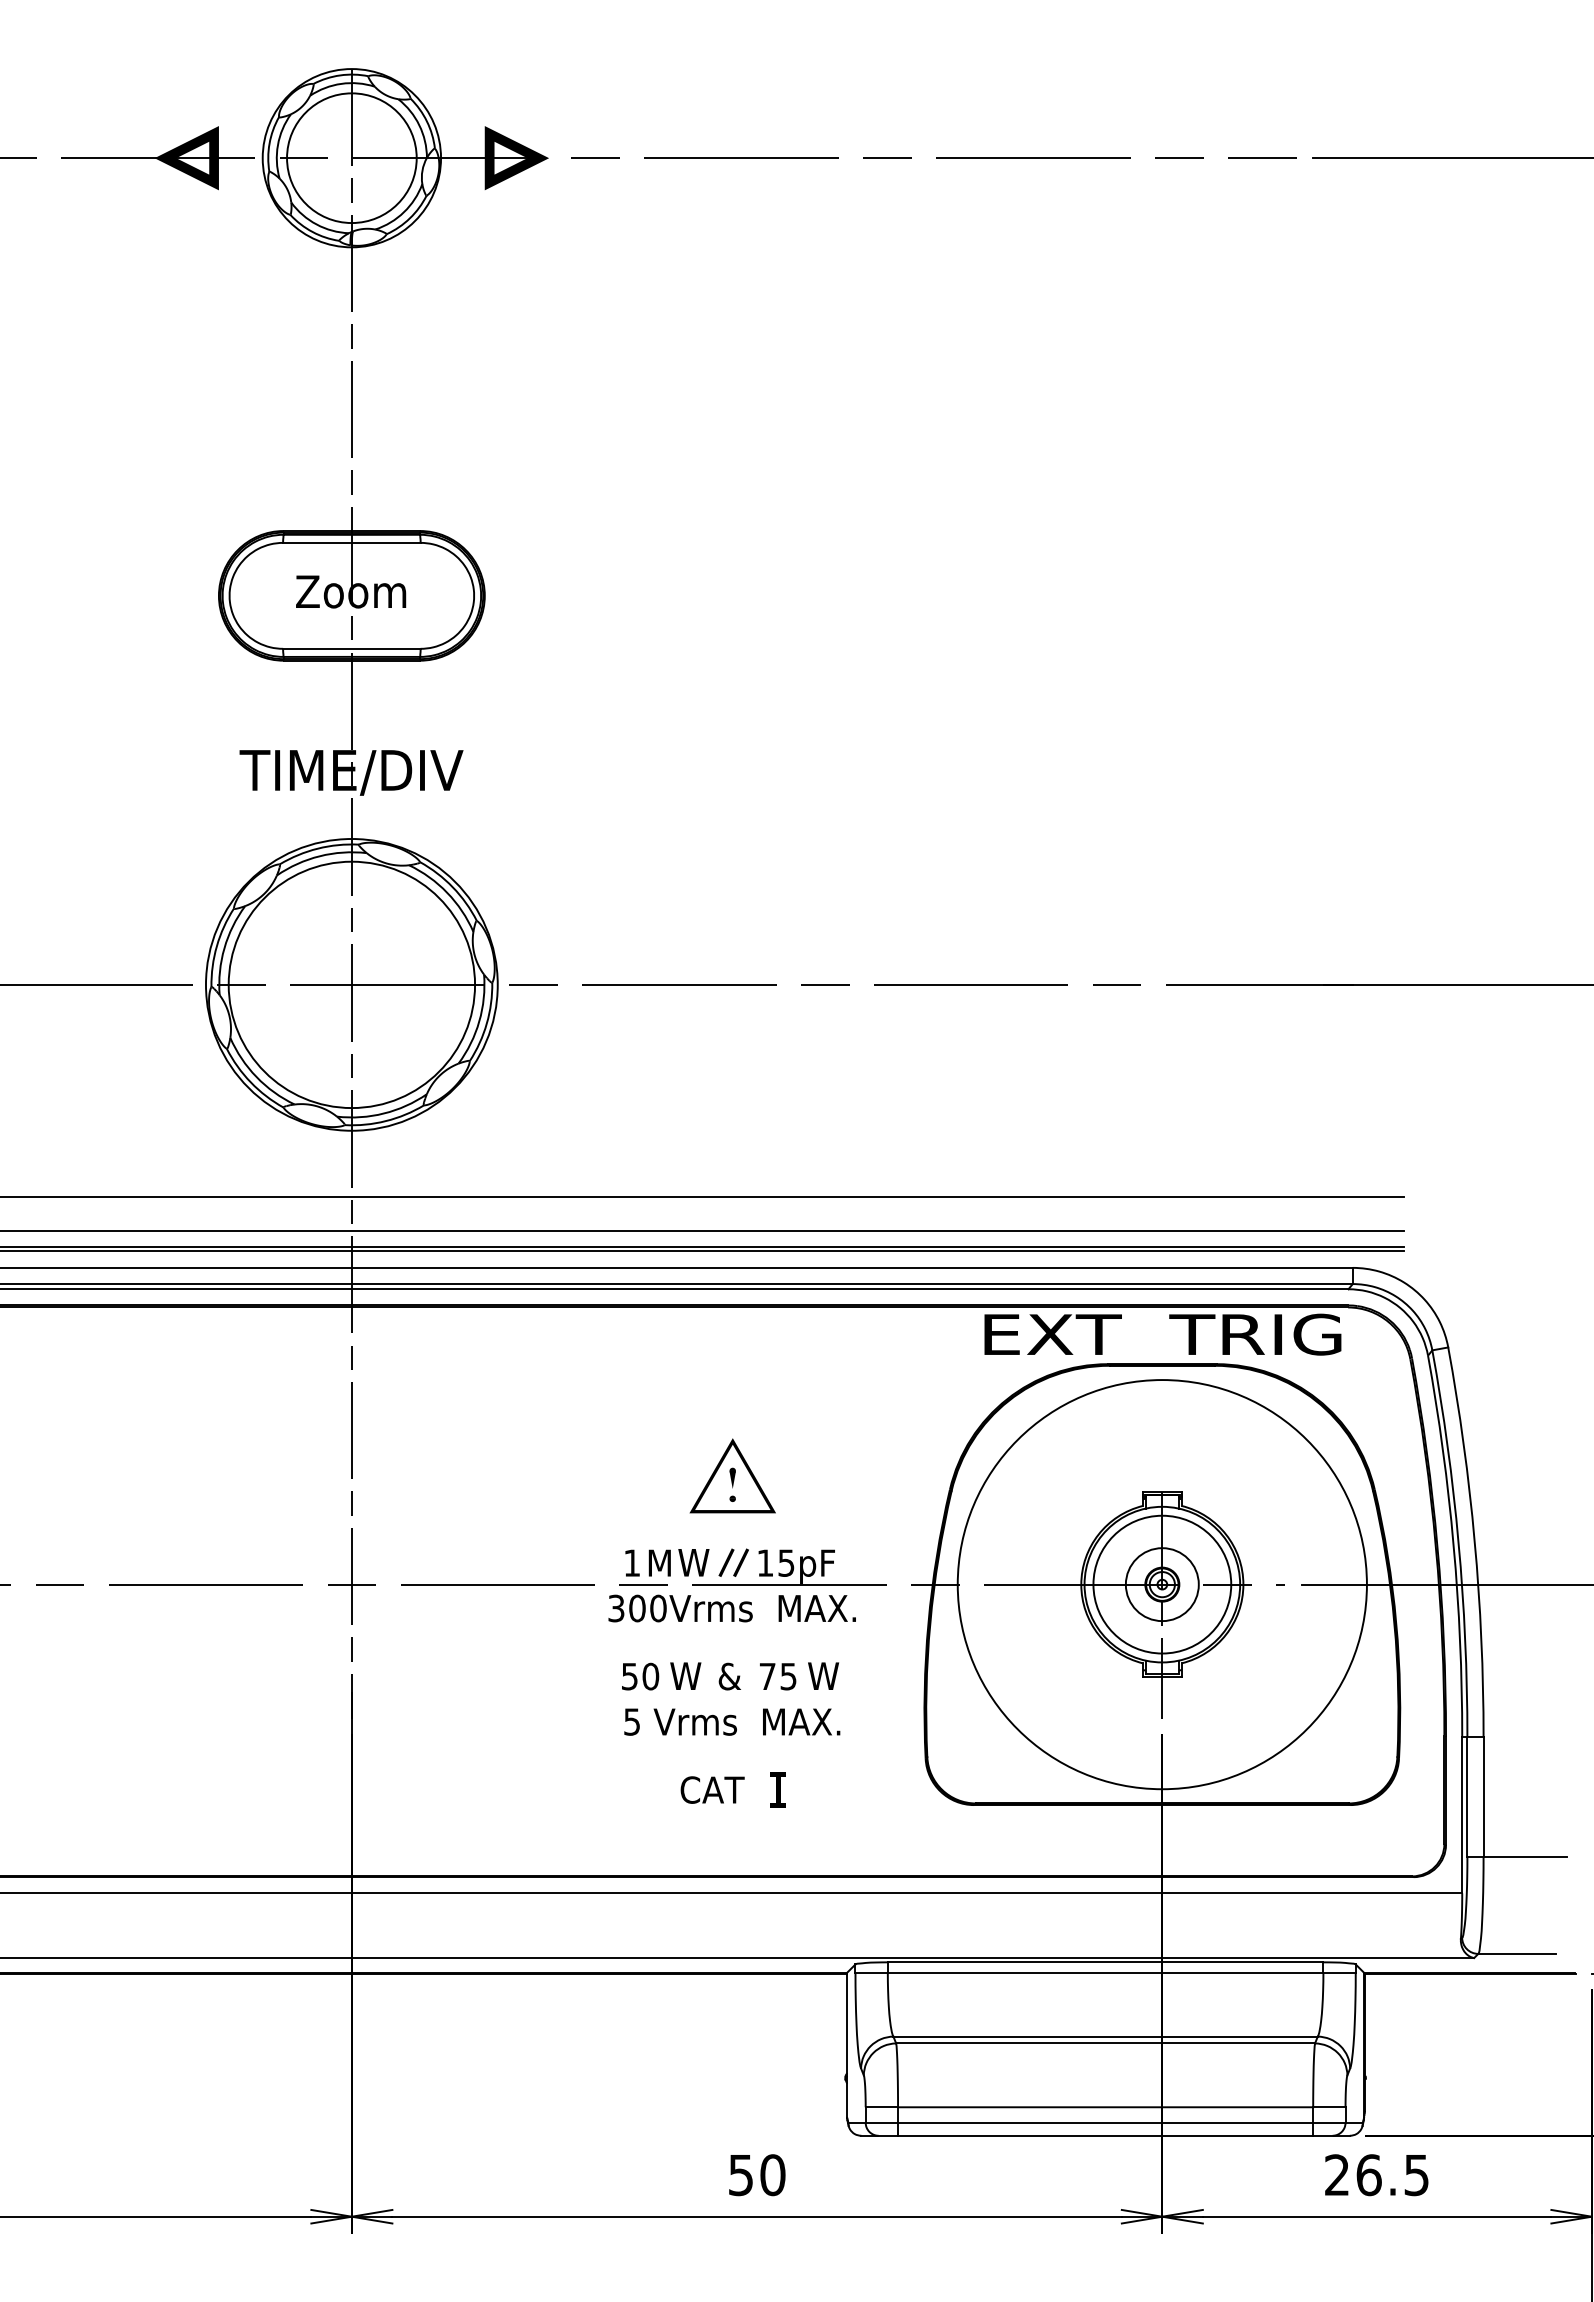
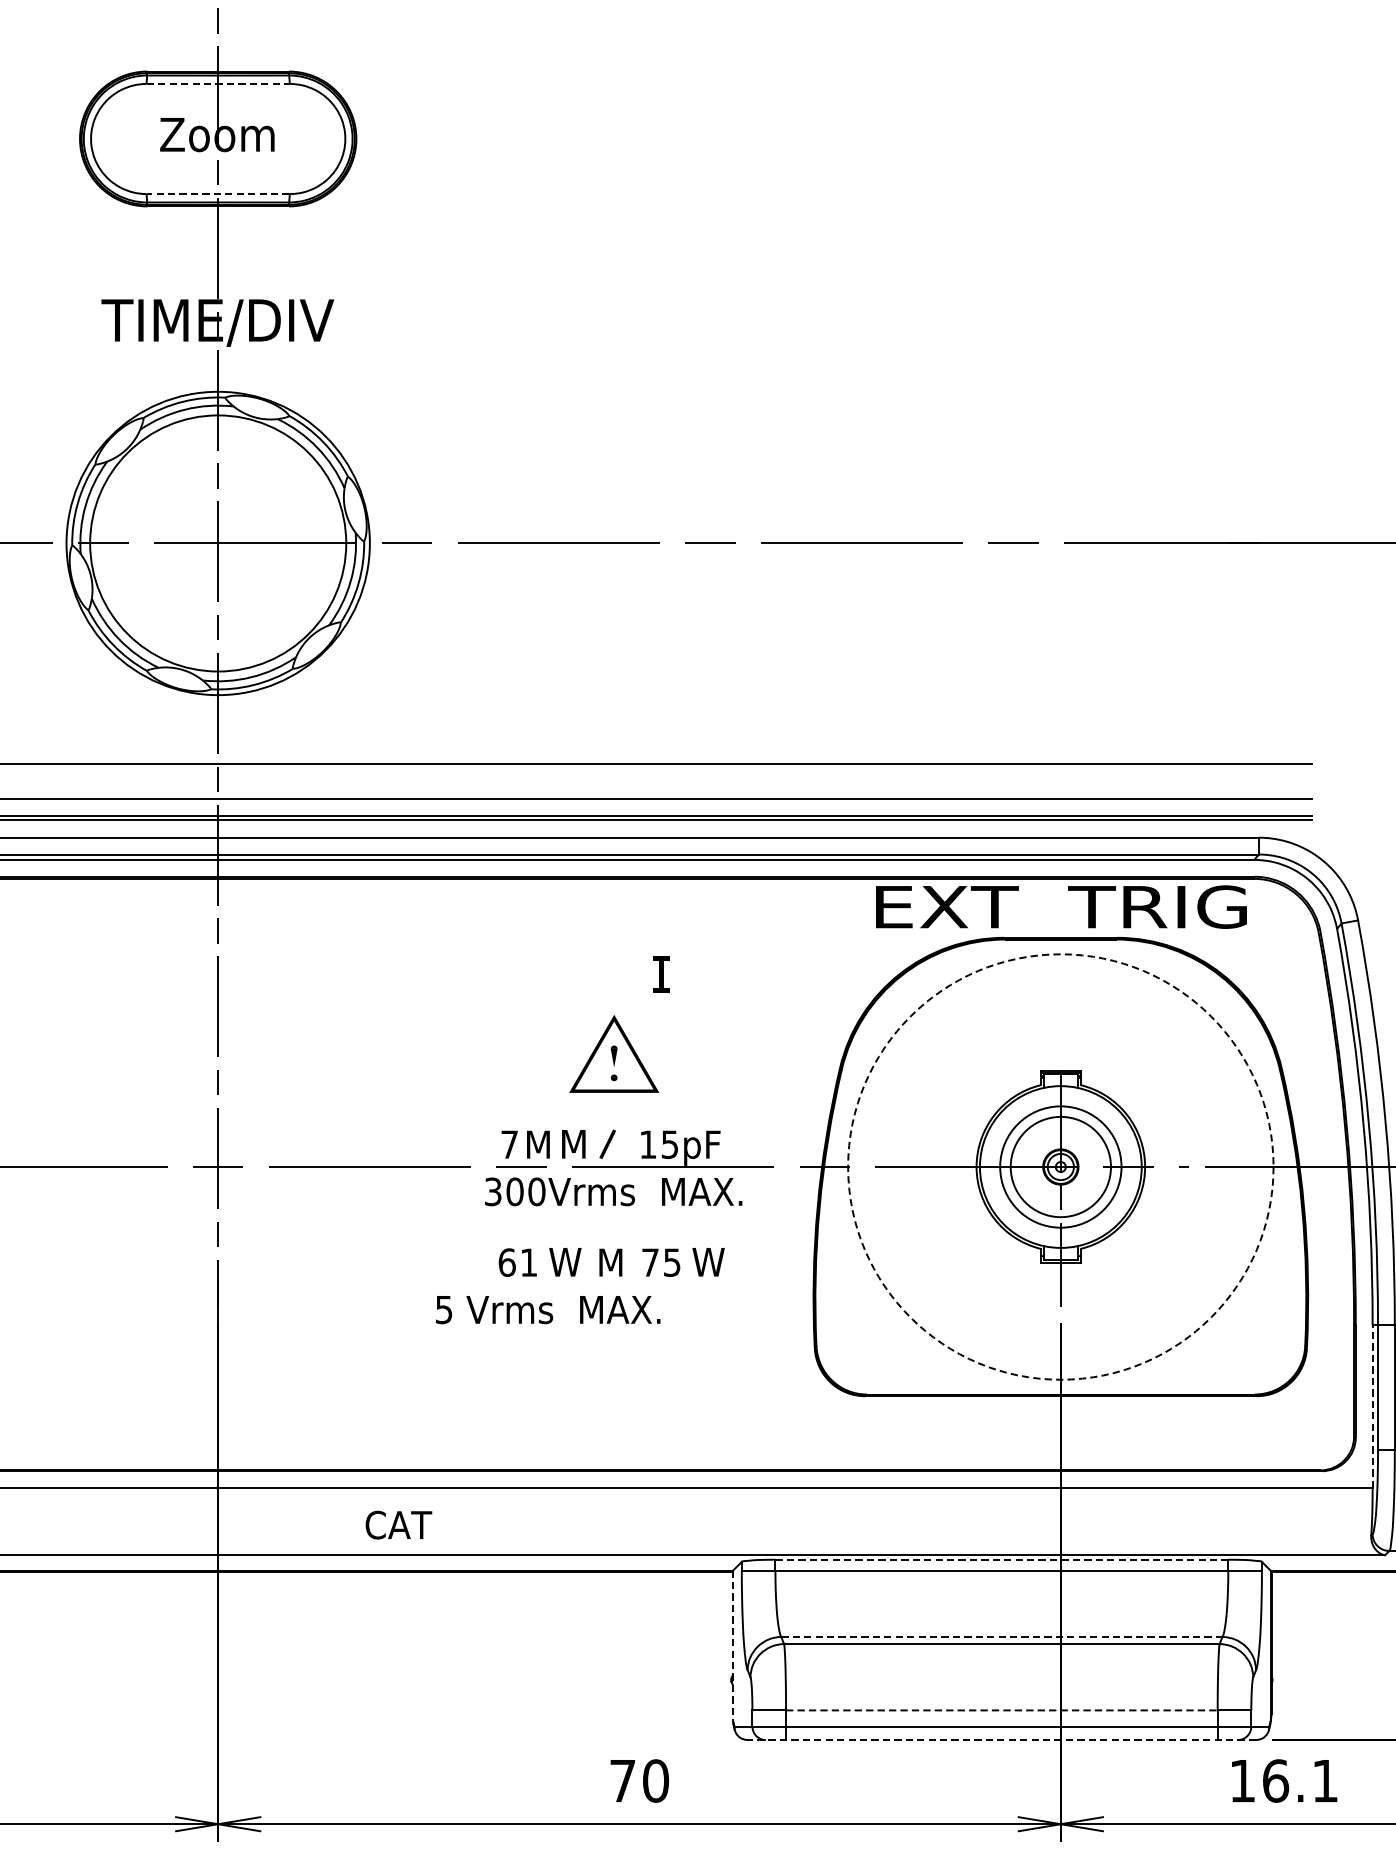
line: (351, 542) -> (217, 83), solid -> dashed
line: (351, 648) -> (217, 193), solid -> dashed
text: (631, 1562) -> (508, 1144), 1 -> 7
text: (693, 1562) -> (573, 1144), W -> M
line: (740, 1562) -> (622, 1144), removed
circle: (1161, 1584) -> (1059, 1166), size x1.6
circle: (1161, 1584) -> (1059, 1166), solid -> dashed
circle: (1162, 1584) -> (1061, 1166), size x0.7
text: (640, 1676) -> (518, 1262), 50 -> 61
text: (729, 1676) -> (610, 1262), & -> M
text: (732, 1721) -> (548, 1309), moved
text: (712, 1789) -> (398, 1524), moved
part: (777, 1789) -> (660, 974), moved
line: (1462, 1814) -> (1372, 1406), solid -> dashed
line: (1105, 1962) -> (1001, 1559), solid -> dashed
line: (1106, 2036) -> (1002, 1636), solid -> dashed
line: (847, 2045) -> (733, 1646), solid -> dashed
line: (1105, 2107) -> (1001, 1710), solid -> dashed
line: (1105, 2135) -> (1001, 1739), solid -> dashed
text: (740, 2175) -> (622, 1781), 50 -> 70
text: (1376, 2175) -> (1283, 1781), 26.5 -> 16.1

